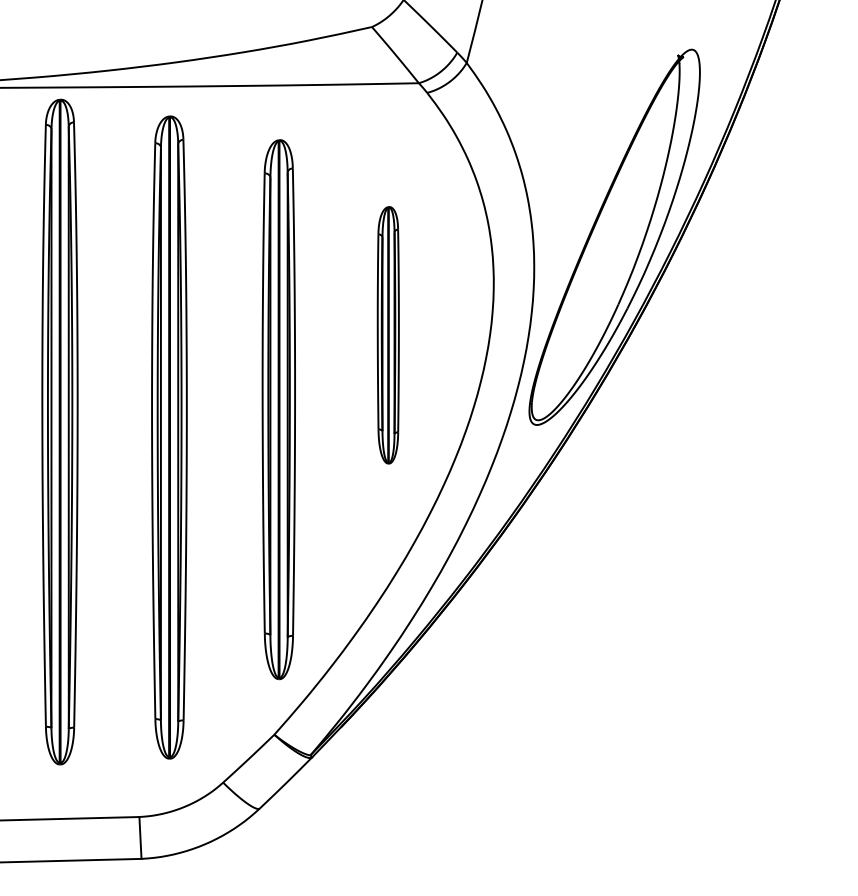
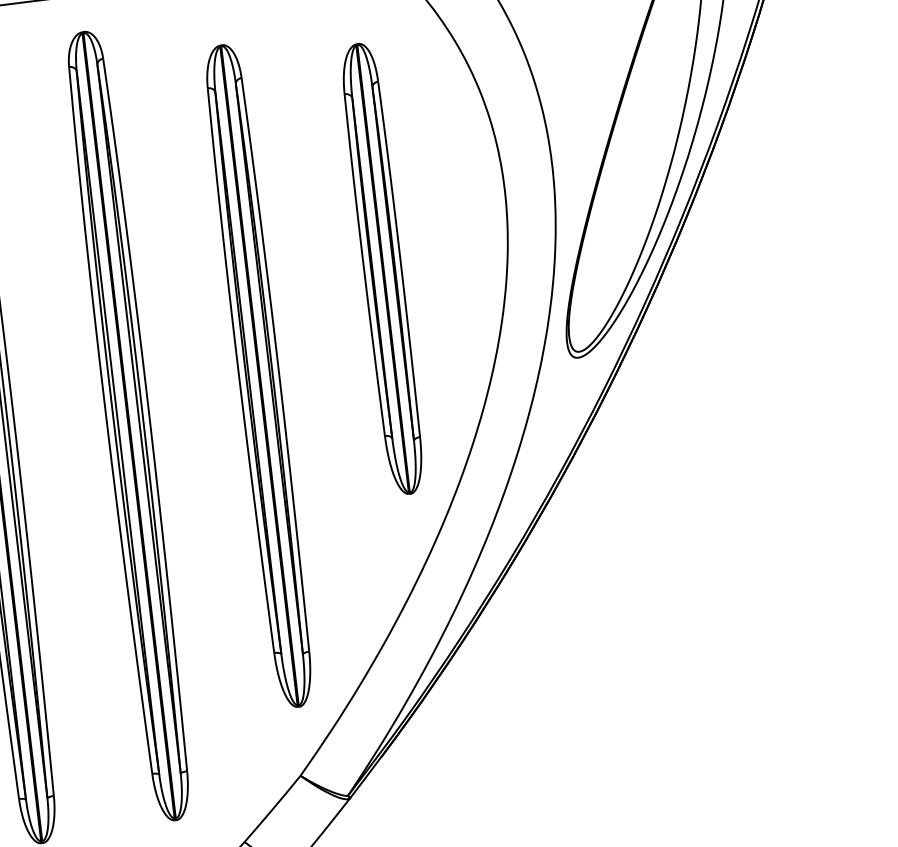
part: (388, 335) -> (383, 269), size x1.43

